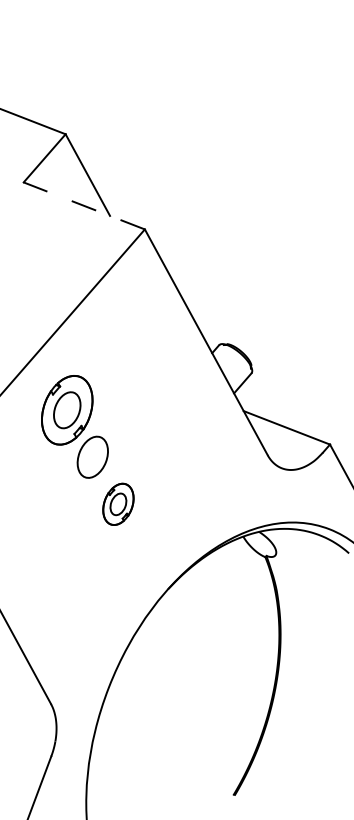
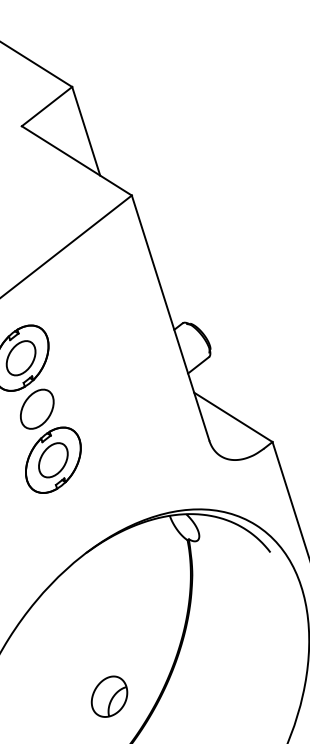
line: (84, 205) -> (77, 160), dashed -> solid
part: (118, 504) -> (53, 460), size x1.67
part: (218, 725) -> (109, 696), added

